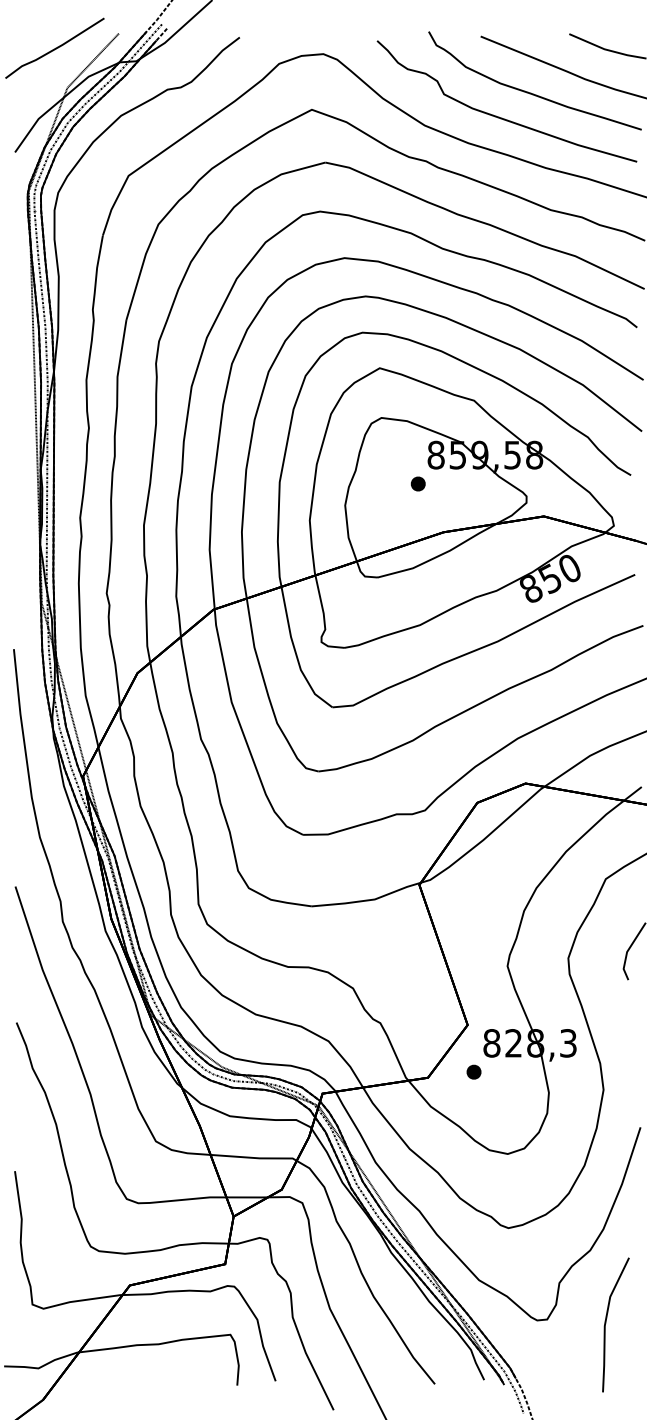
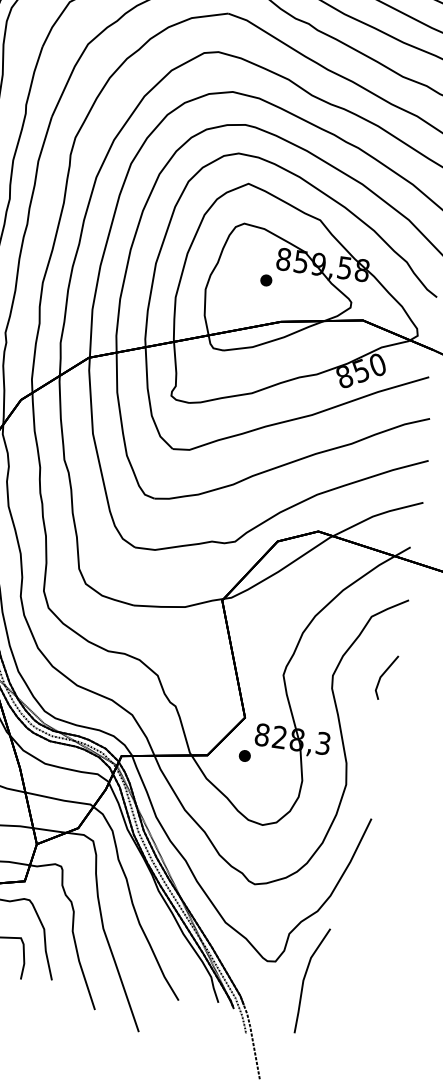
line: (606, 1323) -> (305, 978), moved

